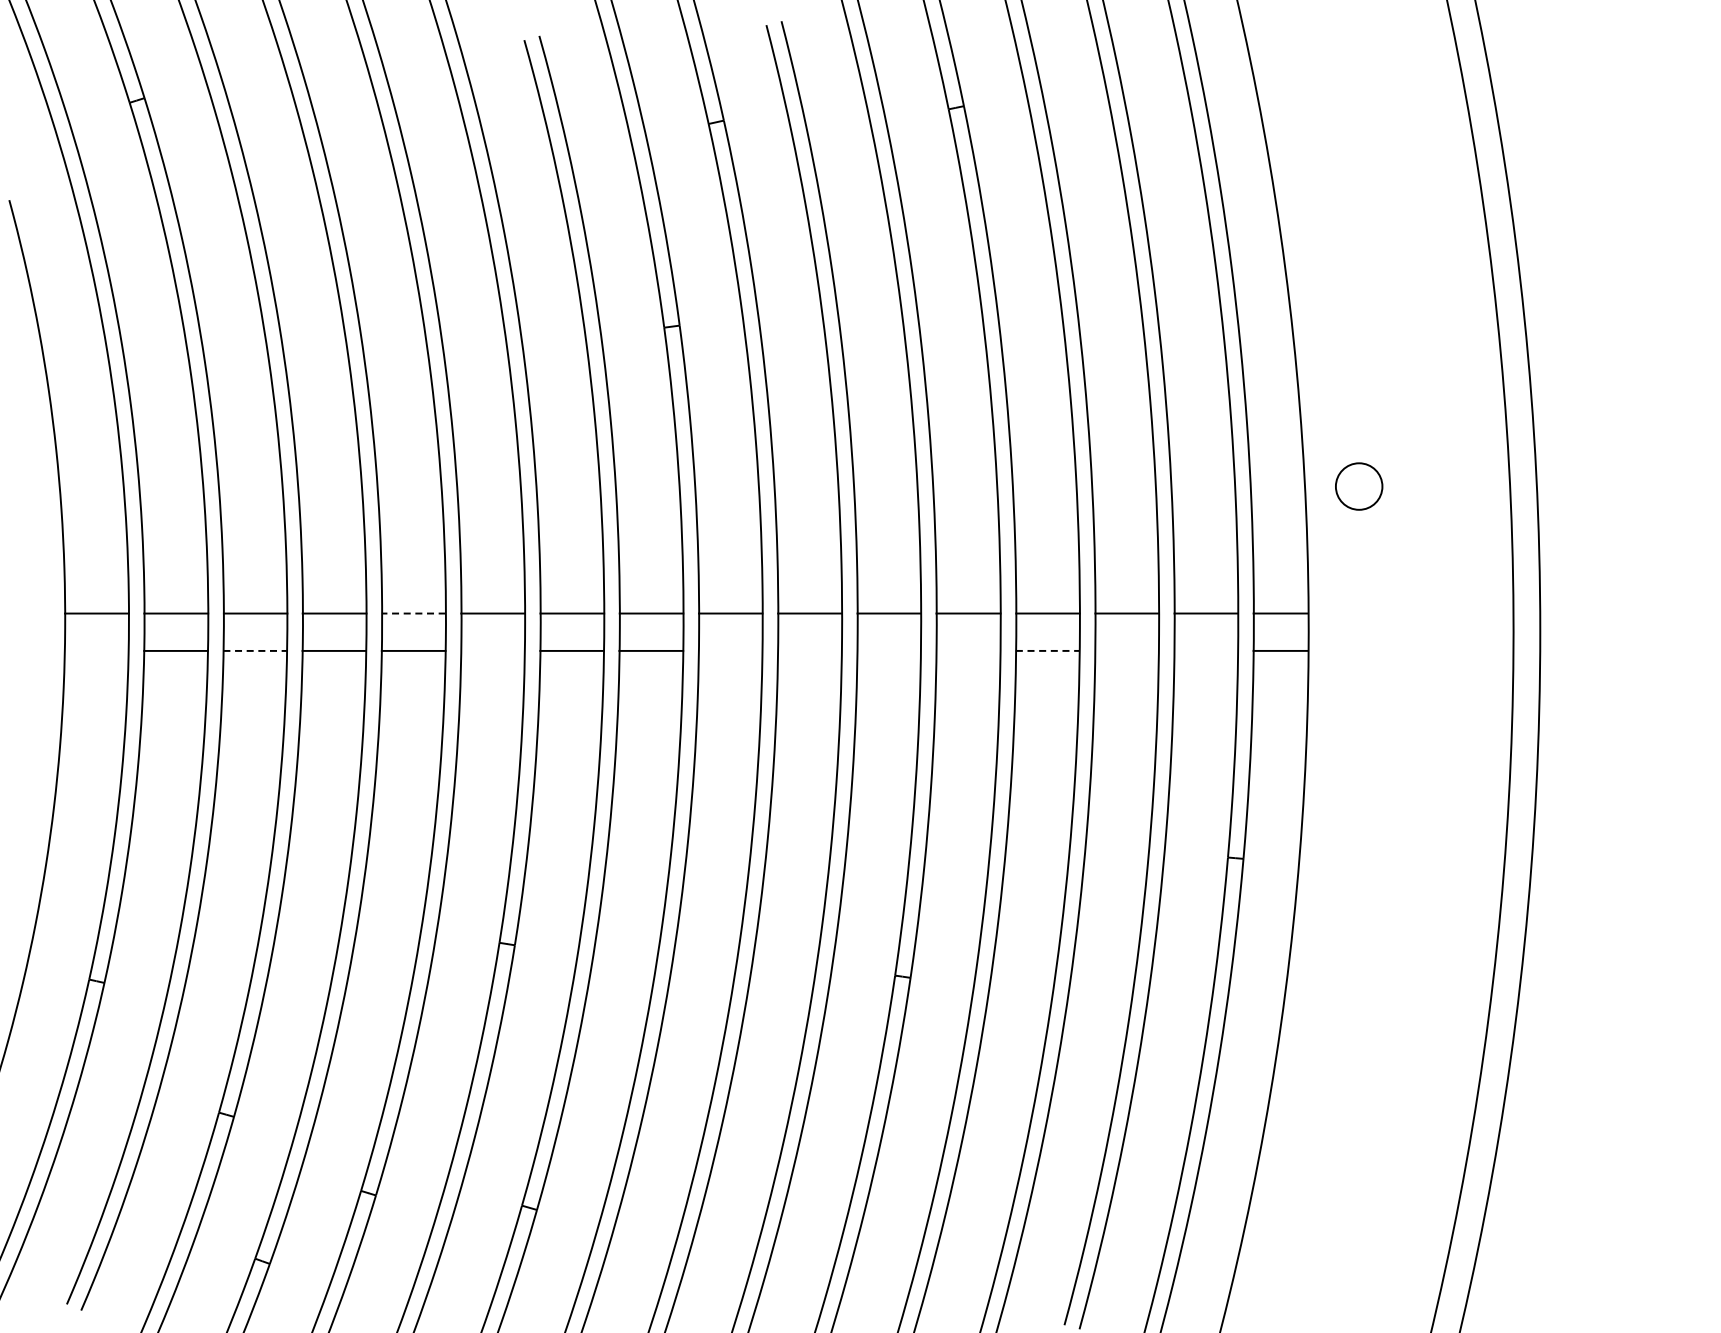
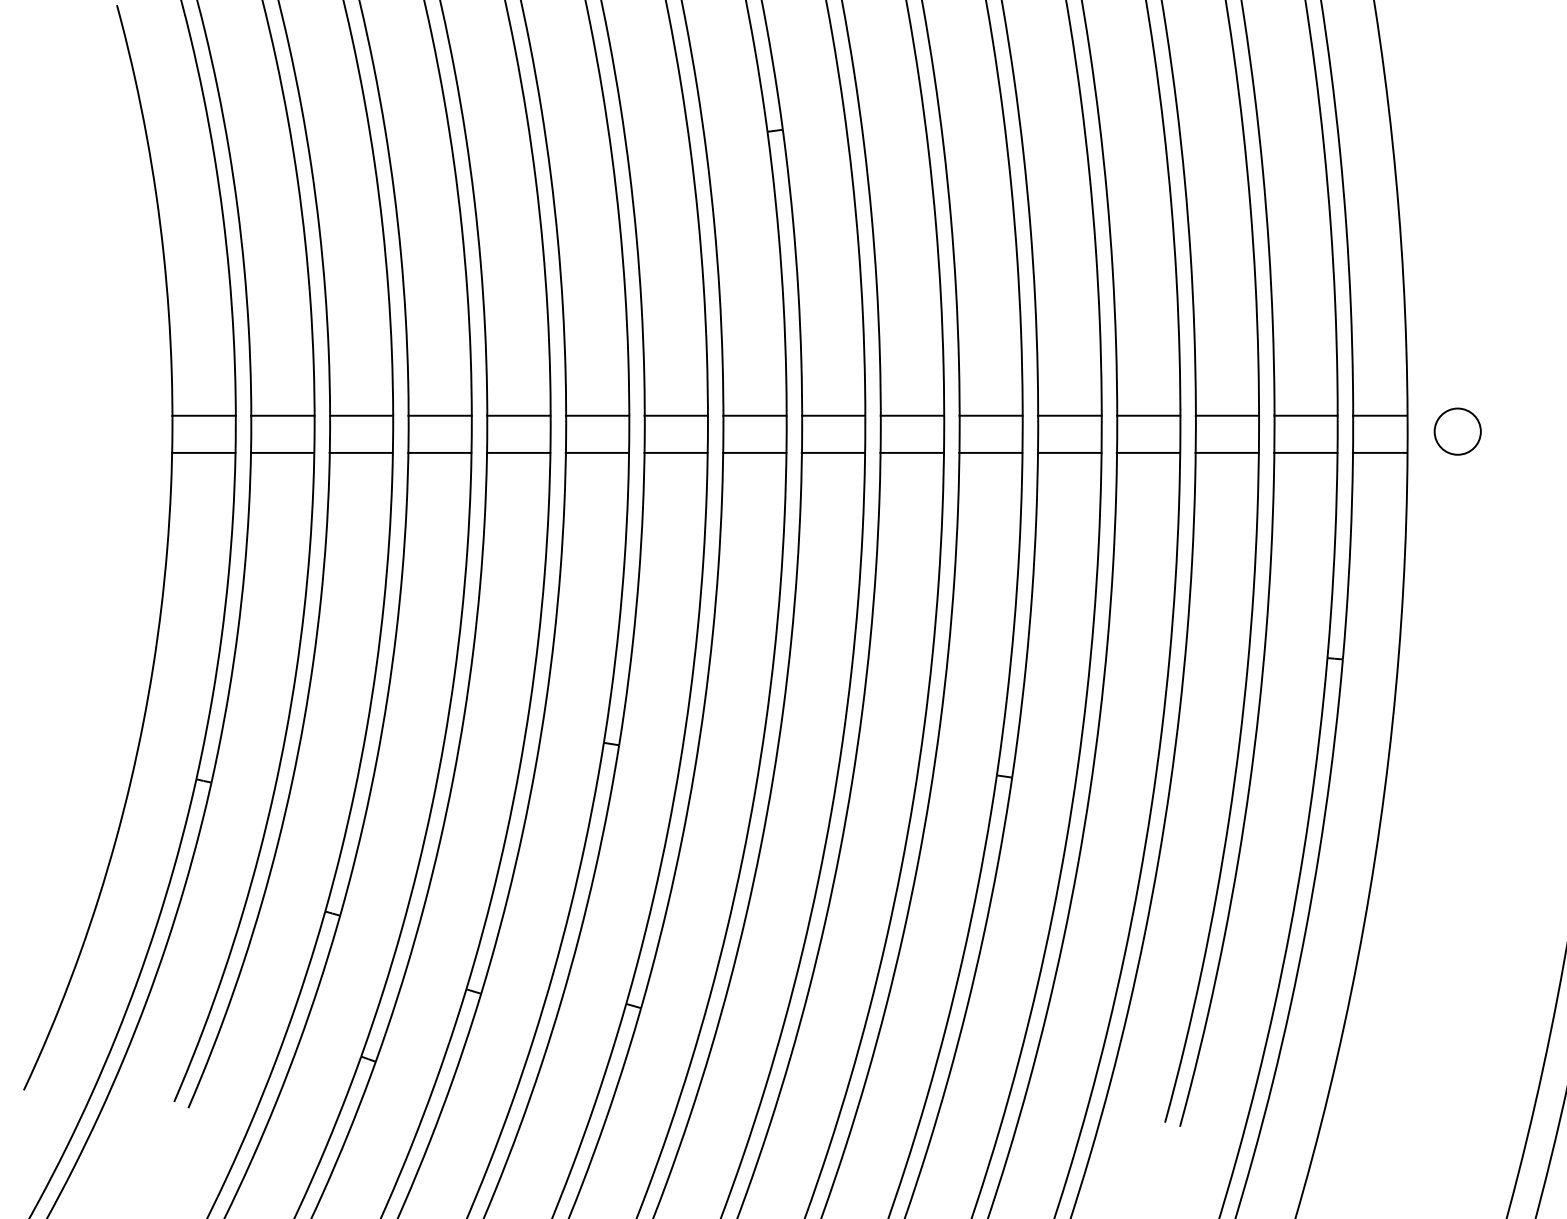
circle: (1359, 486) -> (1458, 431), moved
line: (413, 613) -> (518, 415), dashed -> solid
line: (96, 650) -> (203, 452), added
line: (255, 650) -> (361, 452), dashed -> solid
line: (492, 650) -> (596, 452), added
line: (730, 650) -> (833, 452), added
line: (809, 650) -> (911, 452), added
line: (888, 650) -> (990, 452), added
line: (968, 650) -> (1069, 452), added
line: (1047, 650) -> (1148, 452), dashed -> solid
line: (1126, 650) -> (1226, 452), added
line: (1206, 650) -> (1306, 452), added

